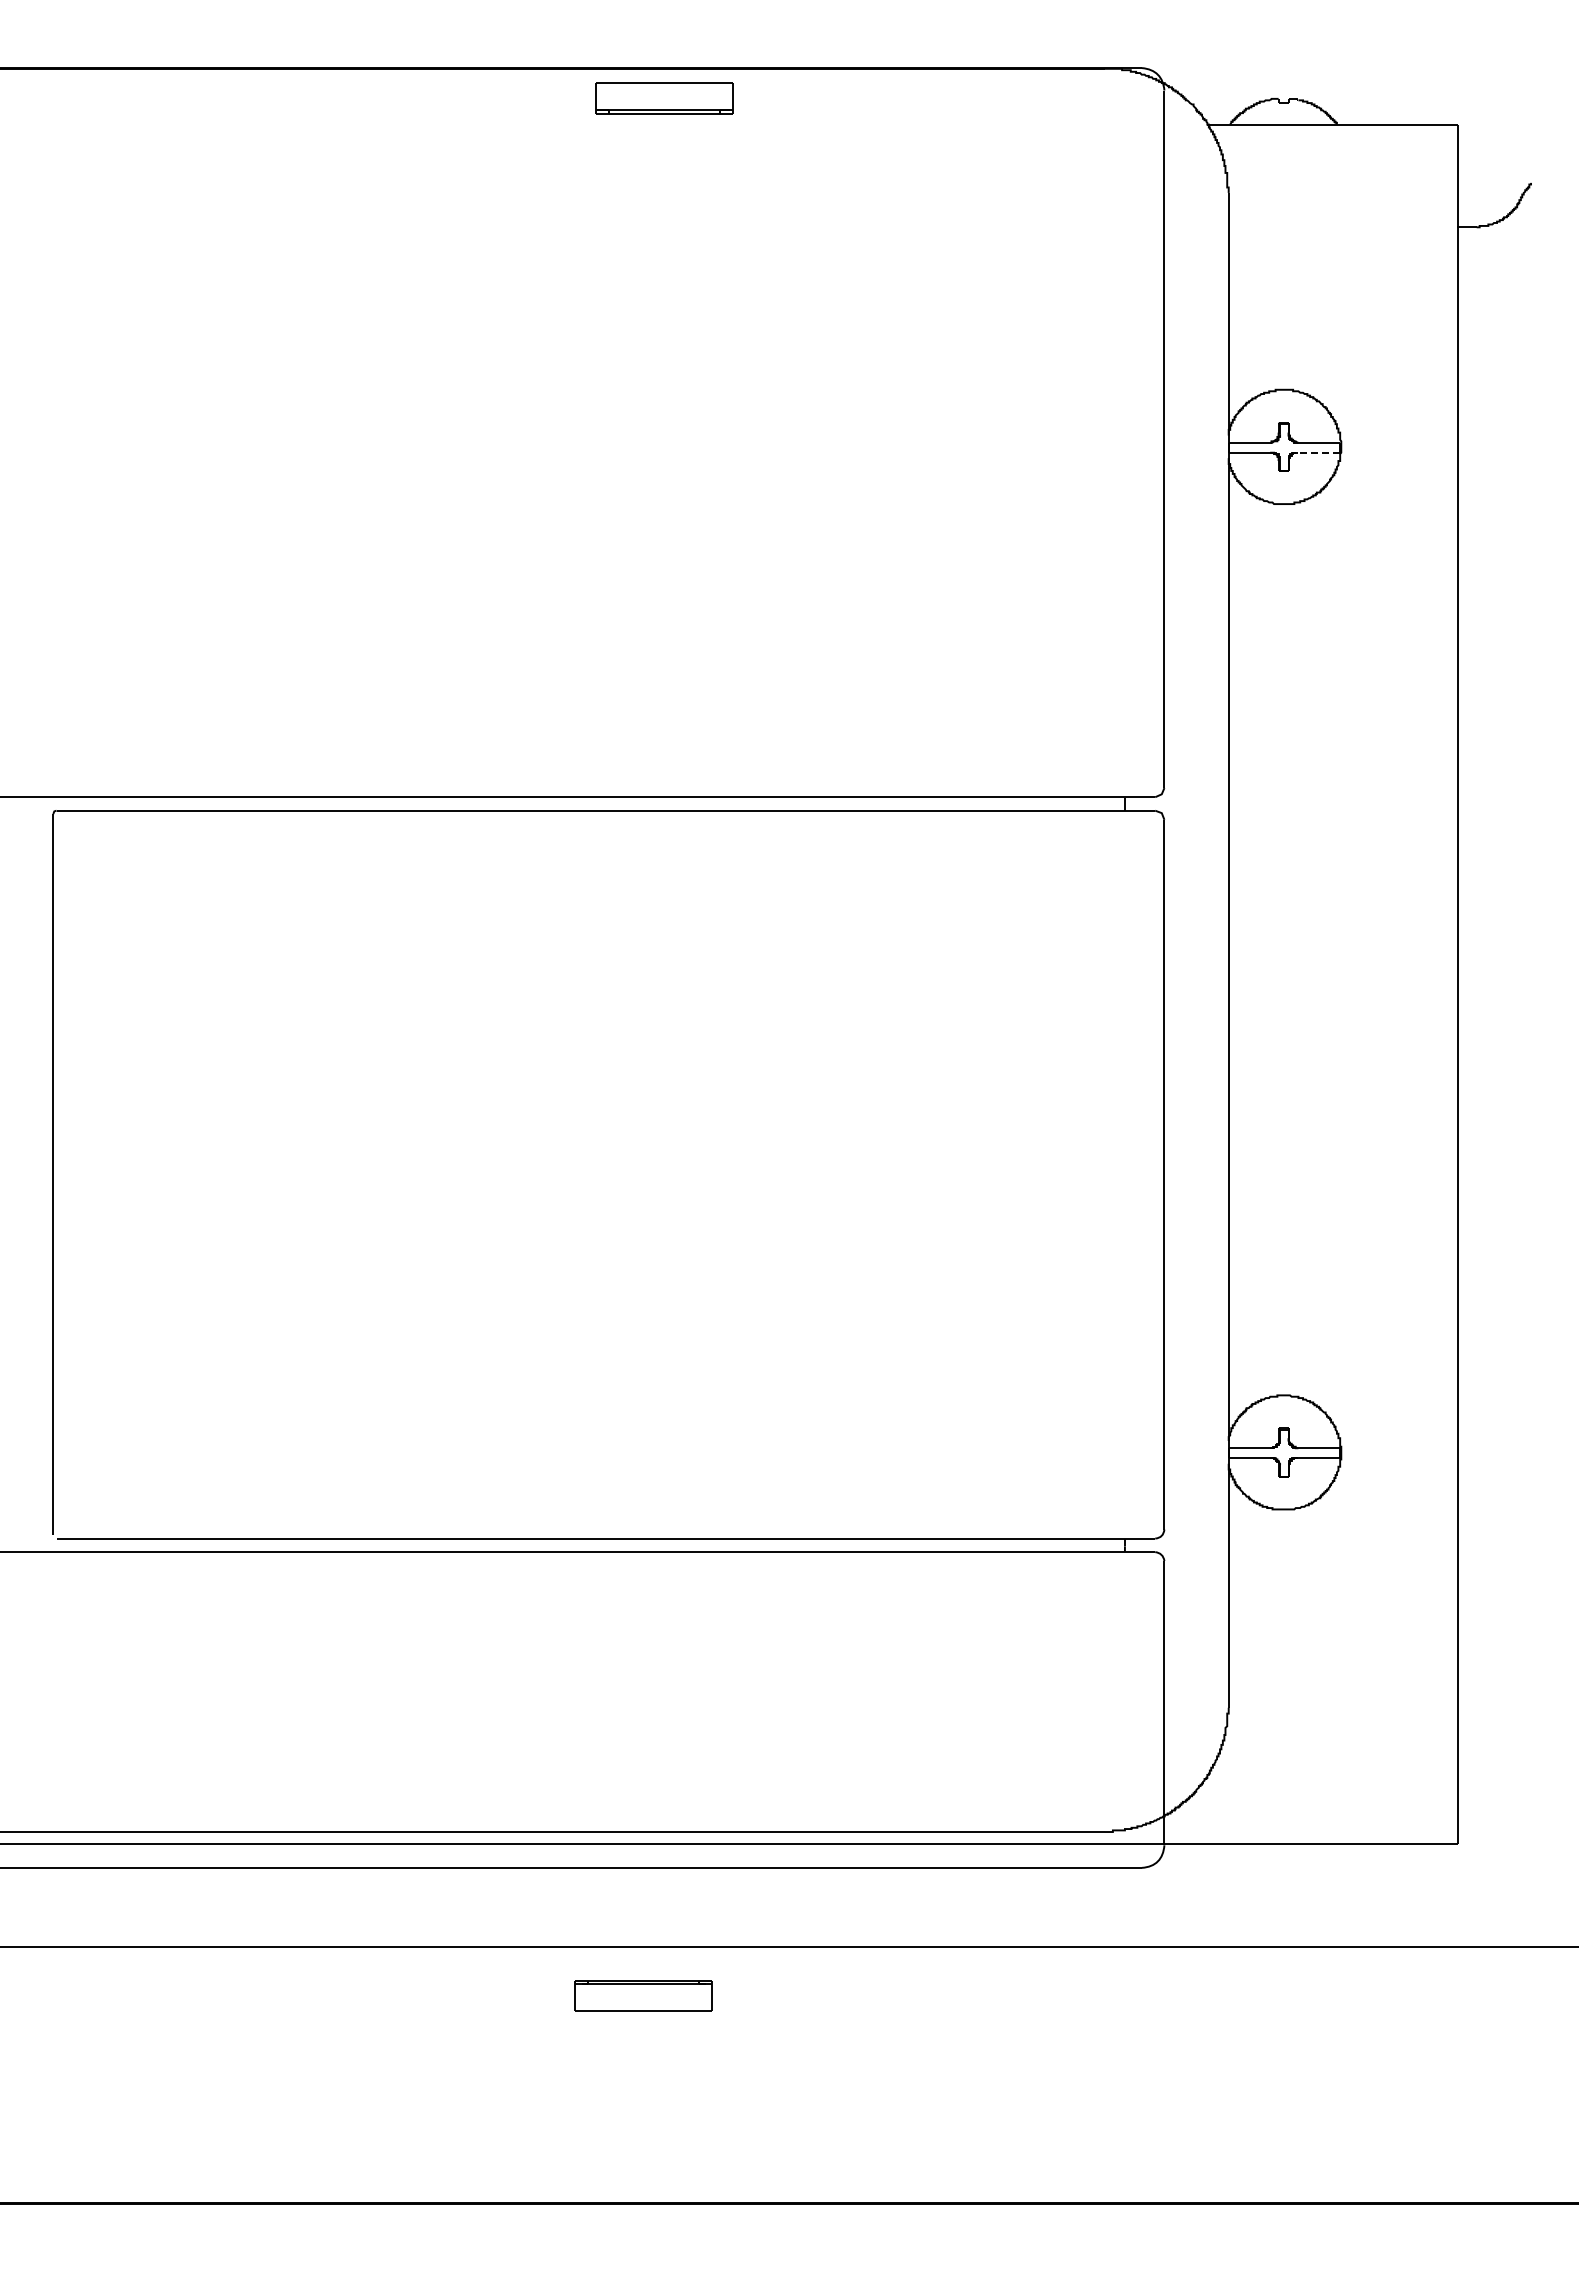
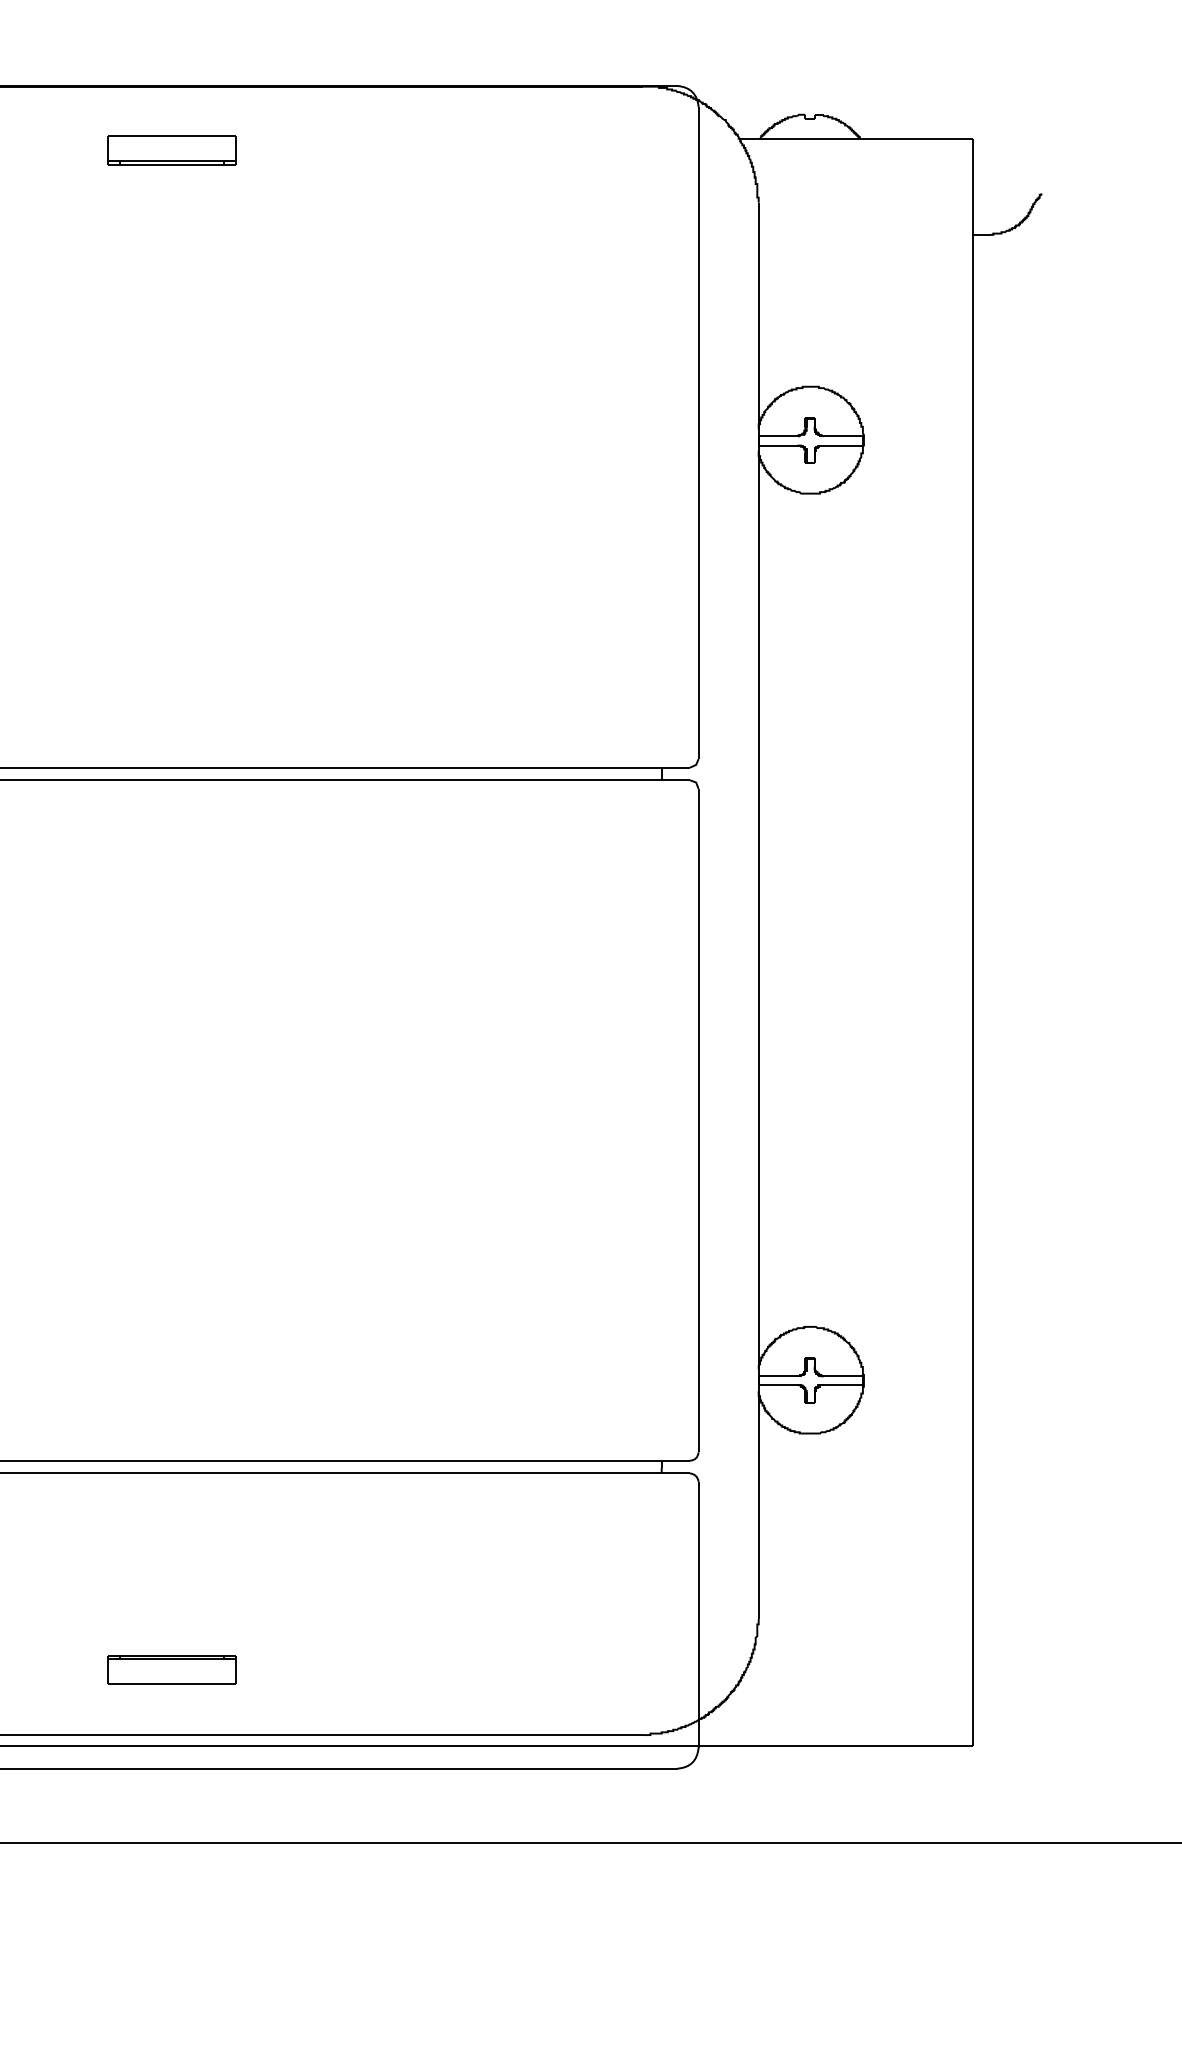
part: (664, 98) -> (172, 150), moved
line: (1317, 452) -> (841, 445), dashed -> solid
part: (643, 1995) -> (172, 1670), moved

